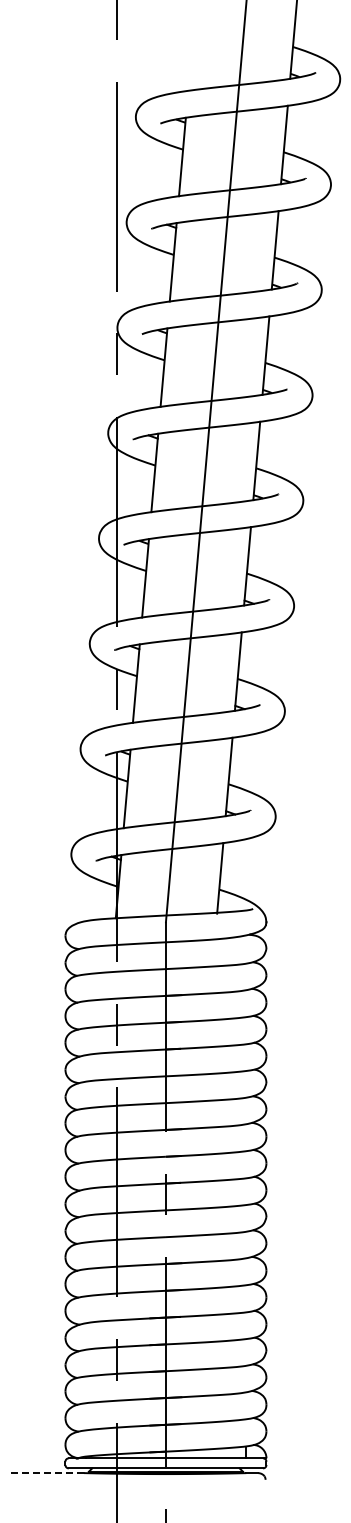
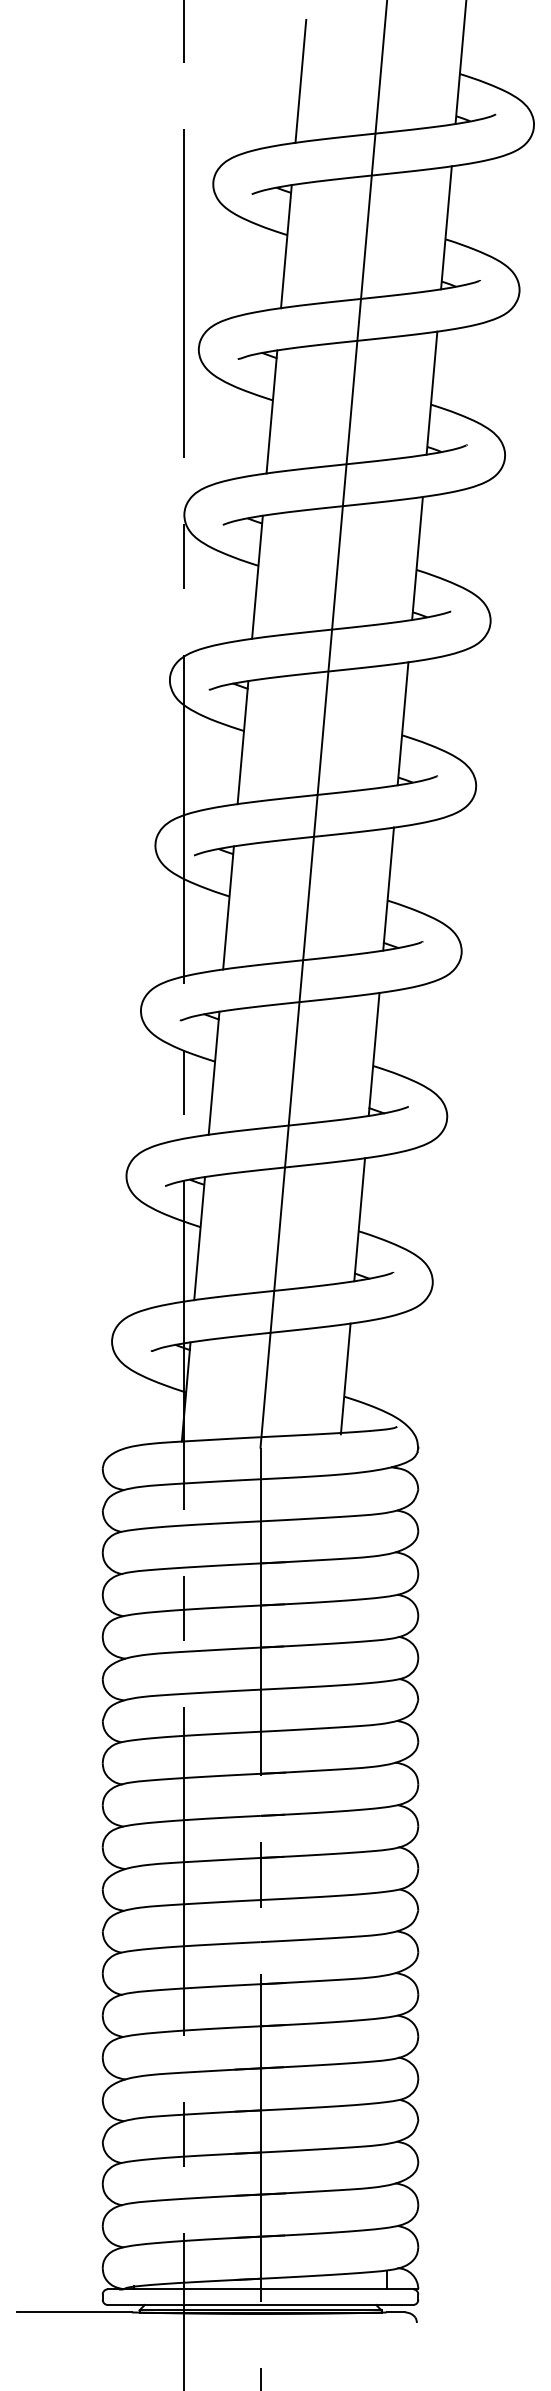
line: (191, 51) -> (300, 81), added
line: (47, 1473) -> (74, 2313), dashed -> solid

